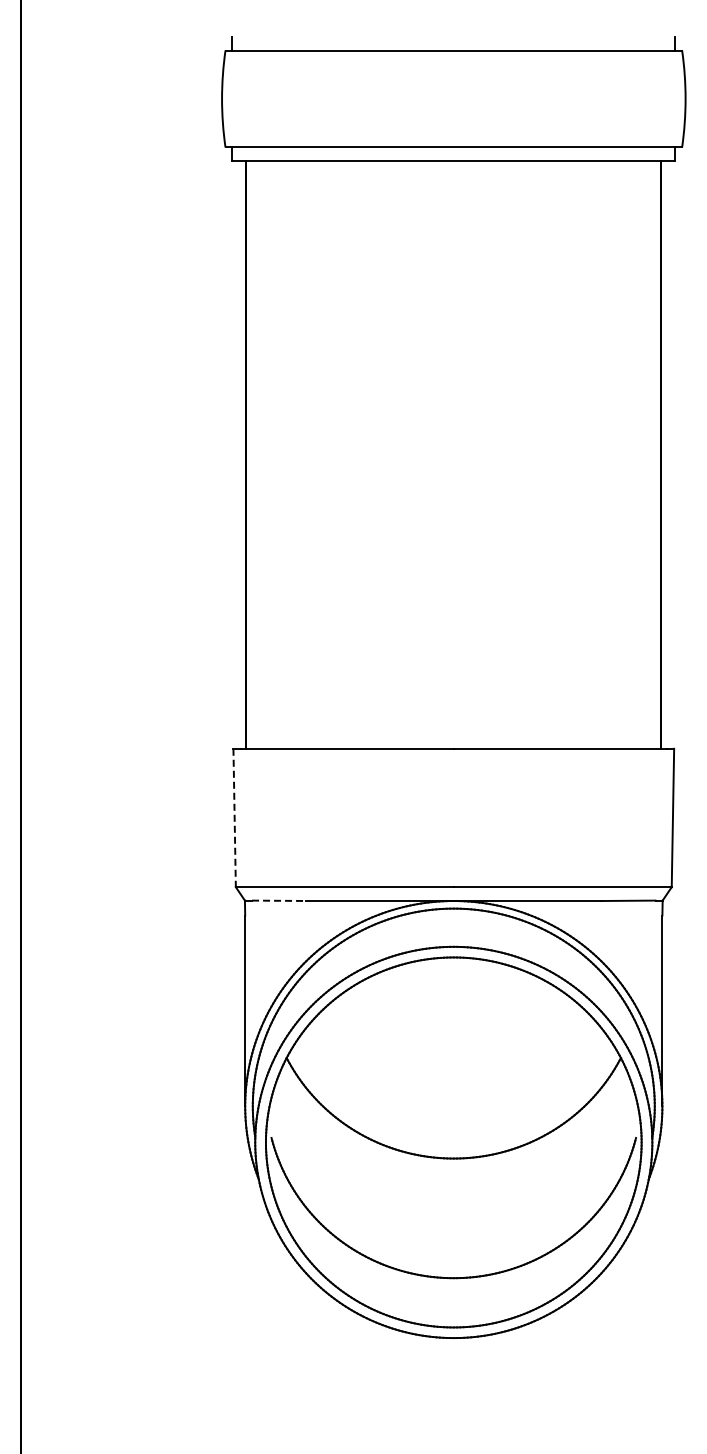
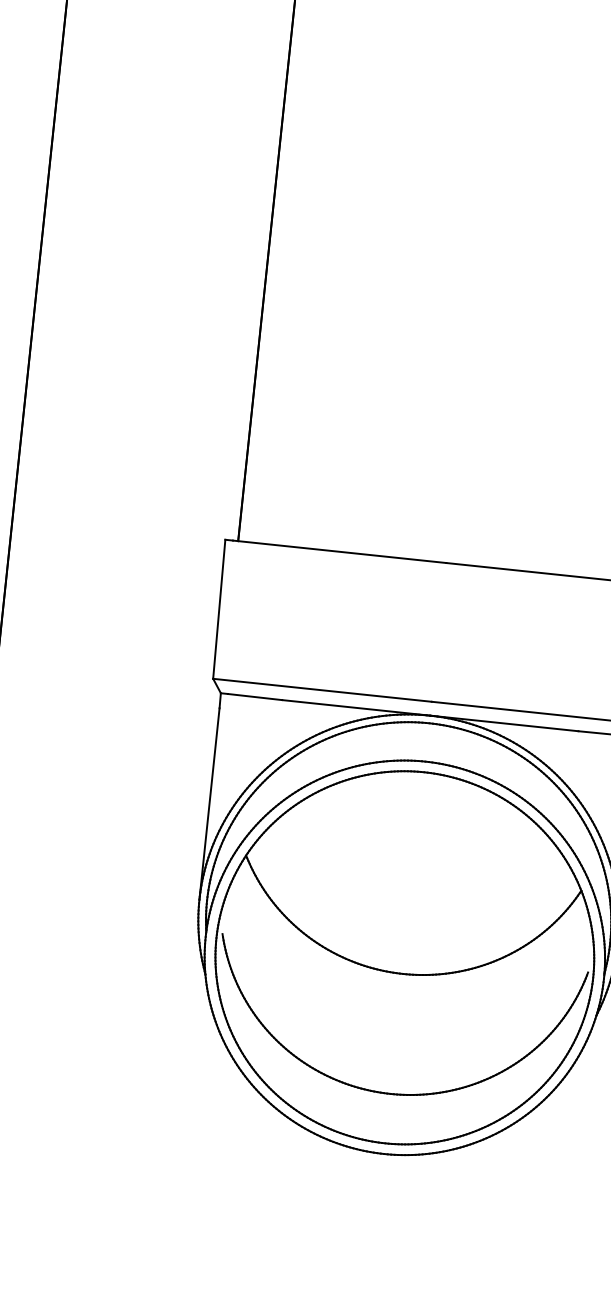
line: (234, 818) -> (219, 609), dashed -> solid
line: (279, 900) -> (255, 696), dashed -> solid

